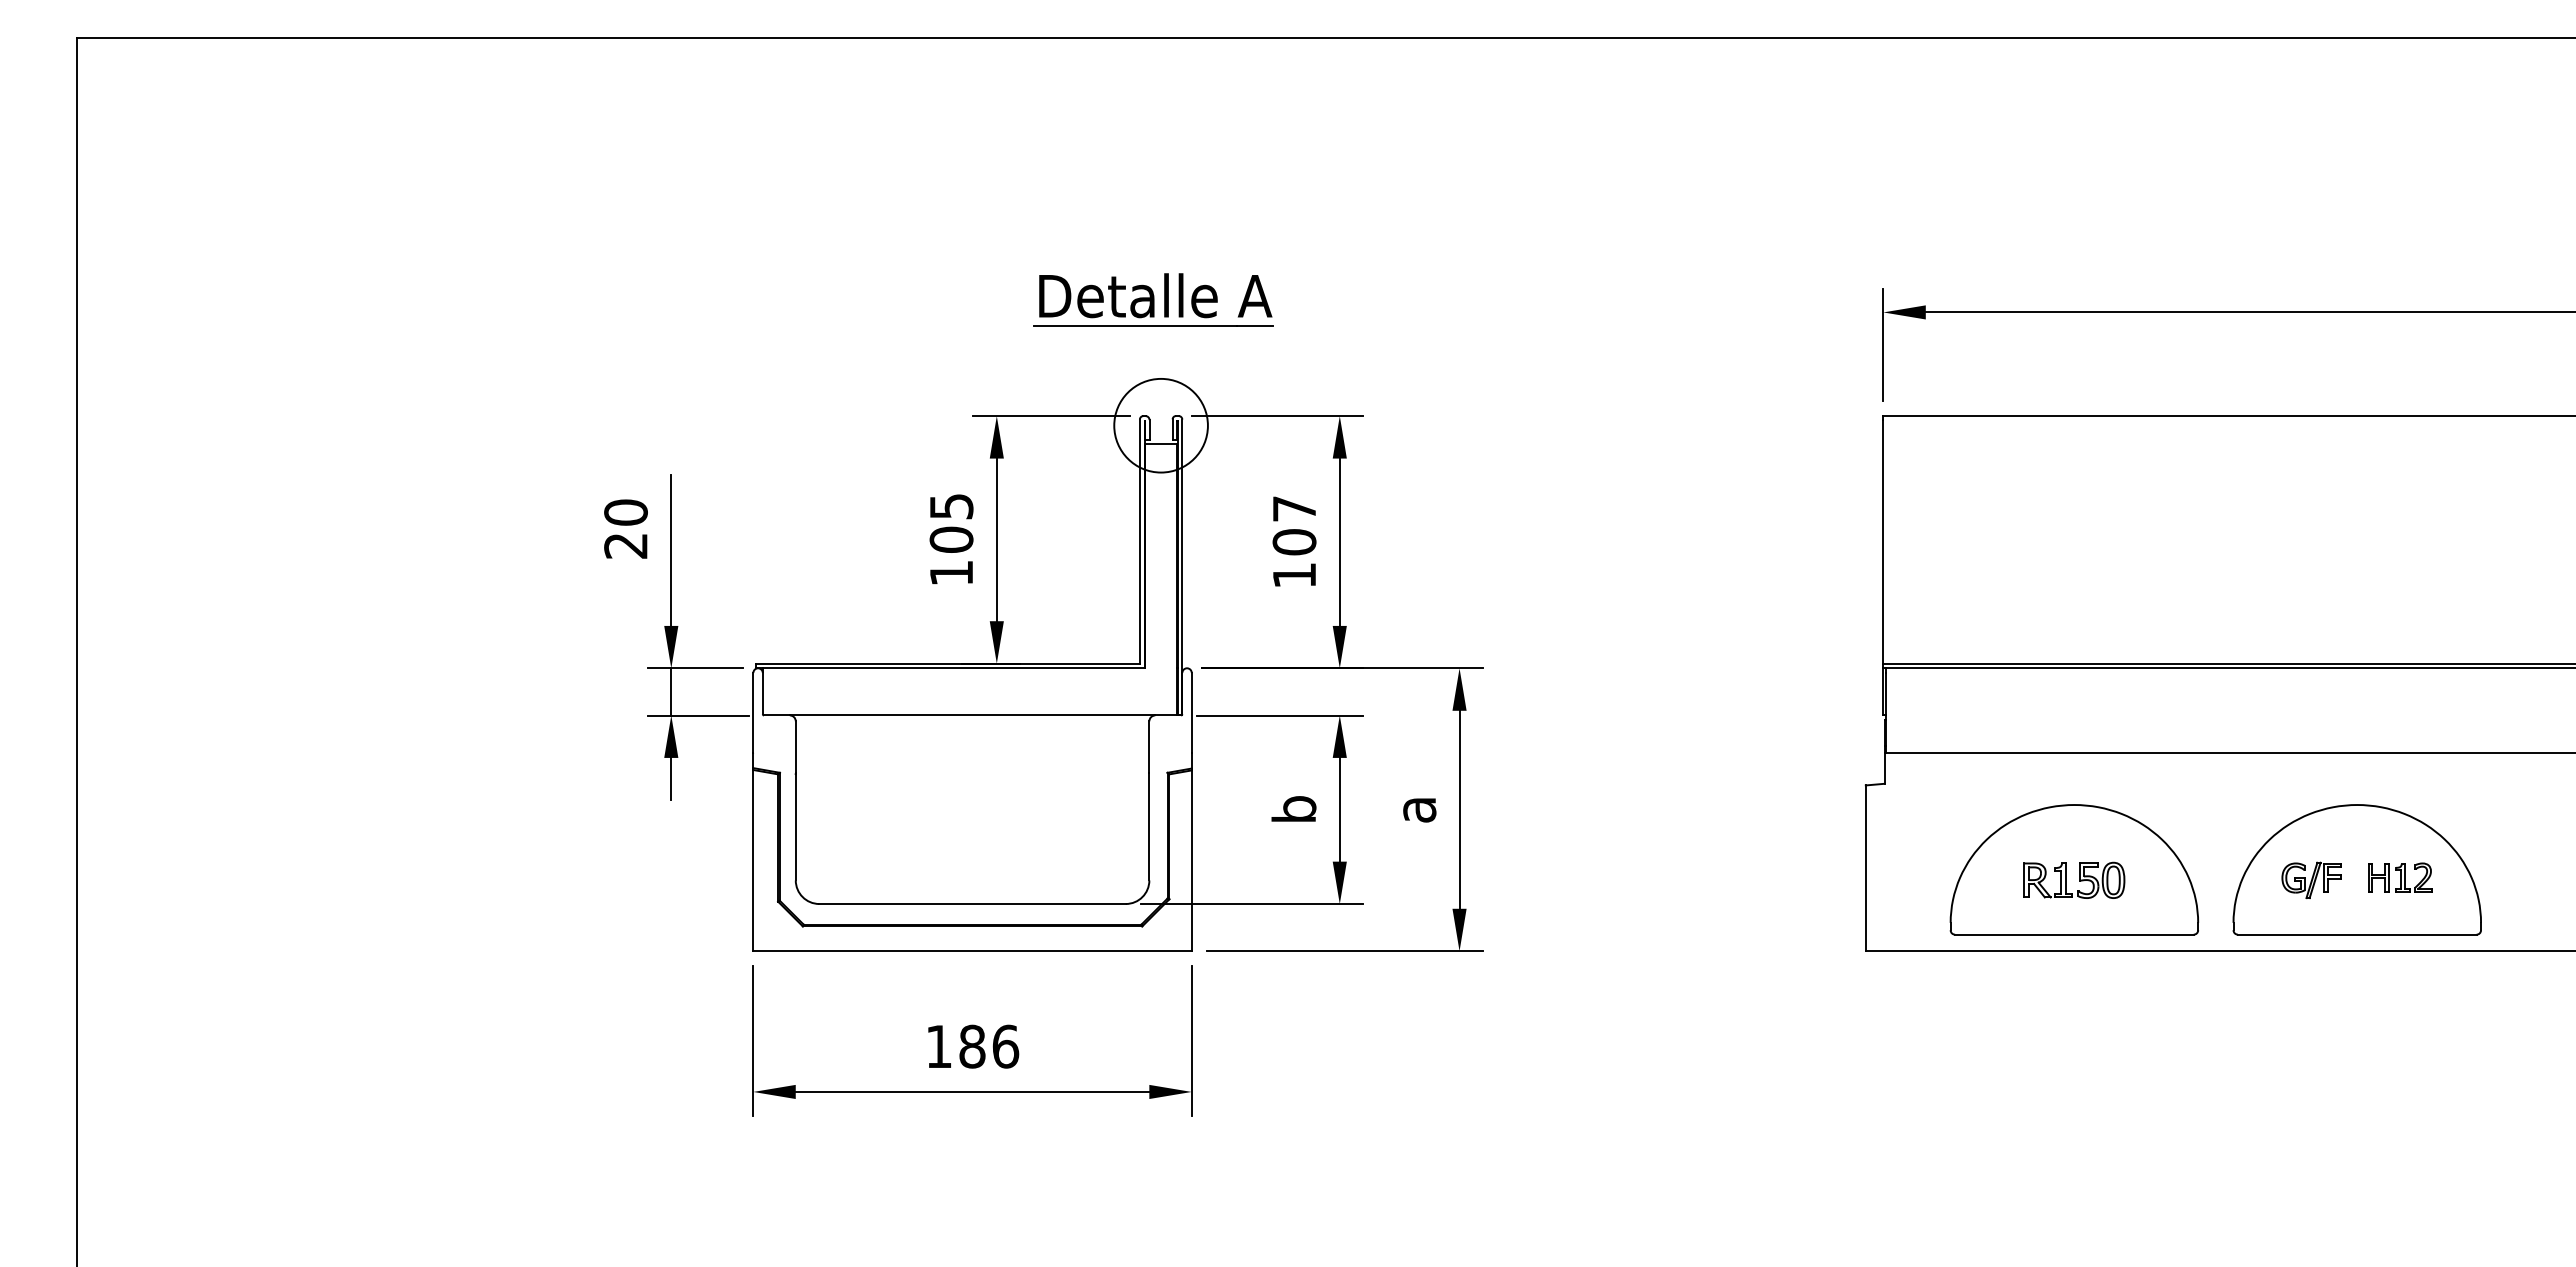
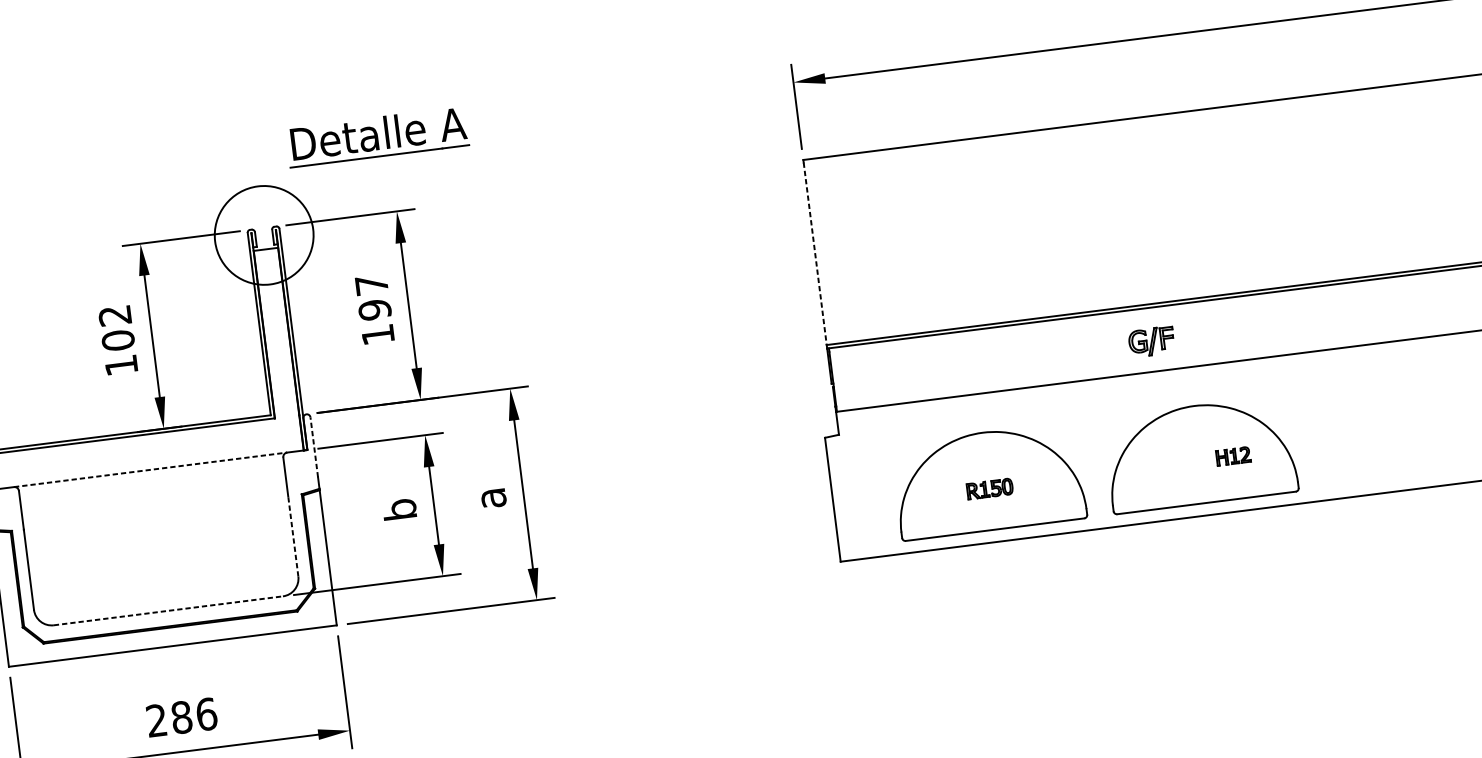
part: (1153, 299) -> (377, 136), moved
circle: (1160, 425) -> (263, 235), size x1.4
text: (951, 506) -> (115, 315), 105 -> 102
line: (1883, 541) -> (815, 253), solid -> dashed
text: (1294, 542) -> (374, 310), 107 -> 197
line: (1191, 712) -> (314, 446), solid -> dashed
line: (972, 715) -> (150, 469), solid -> dashed
line: (1149, 826) -> (293, 536), solid -> dashed
part: (2400, 877) -> (1233, 456), size x0.7
part: (2074, 879) -> (989, 488), size x0.6
part: (2311, 880) -> (1151, 341), moved
line: (973, 904) -> (169, 611), solid -> dashed
text: (938, 1045) -> (156, 719), 186 -> 286

